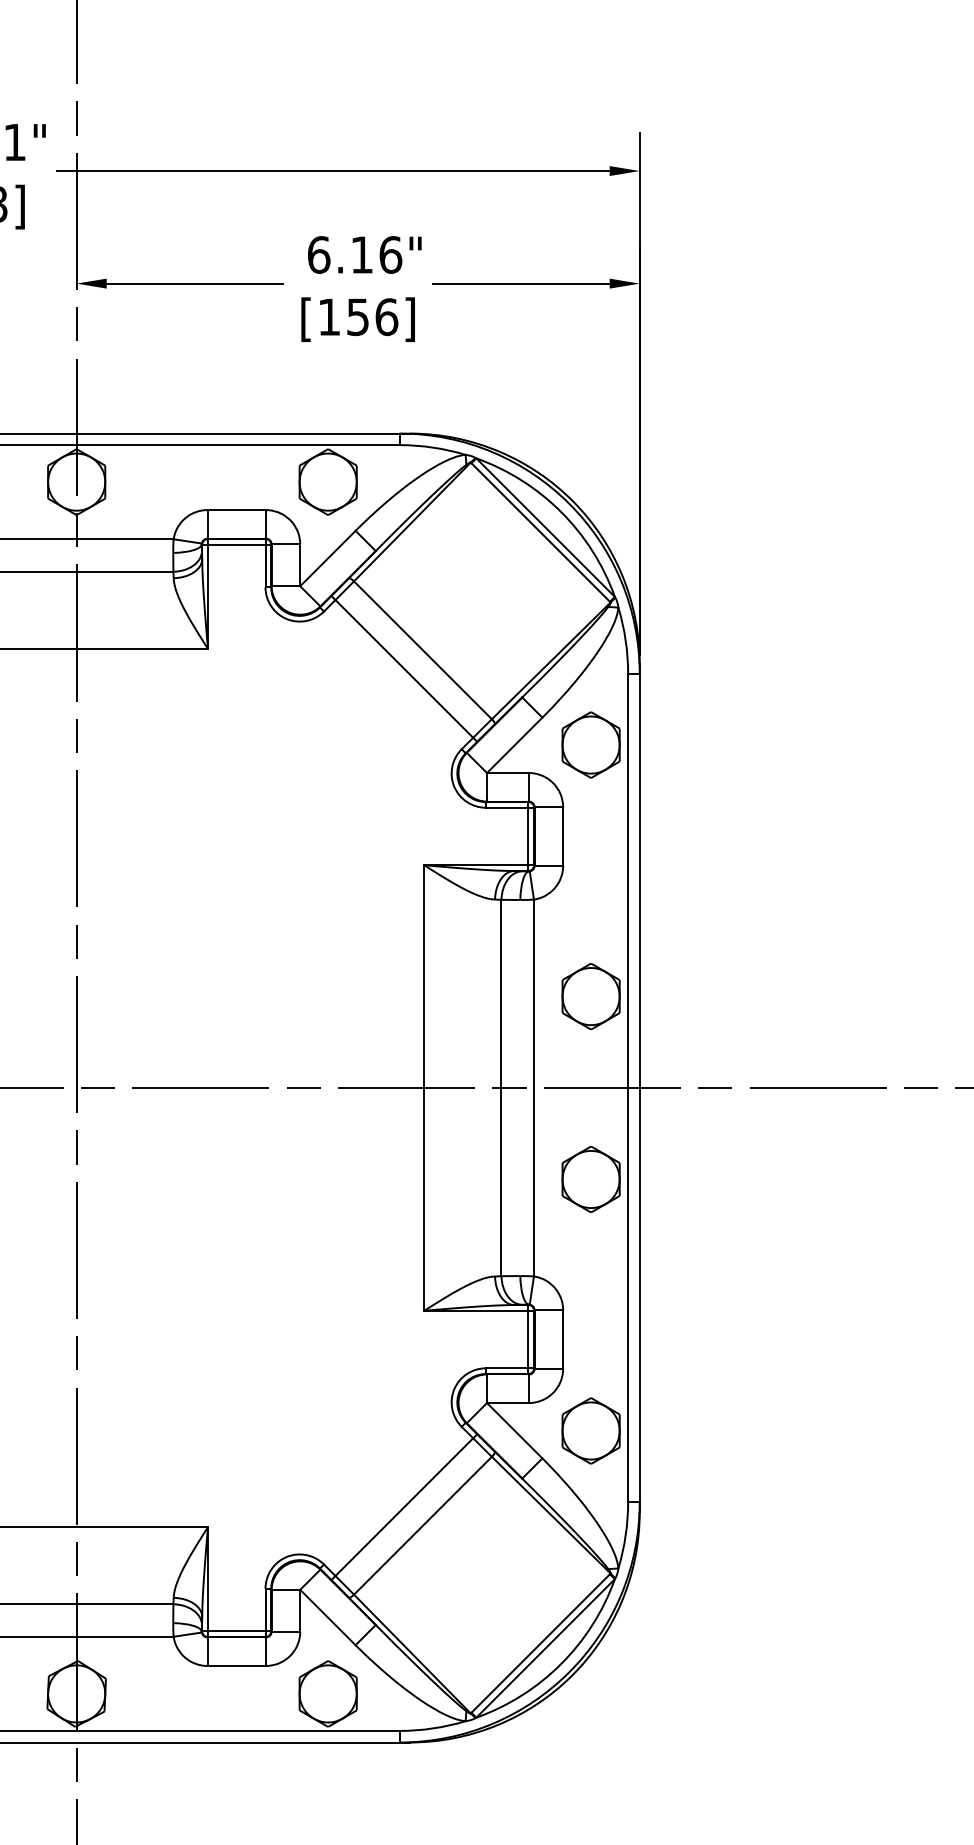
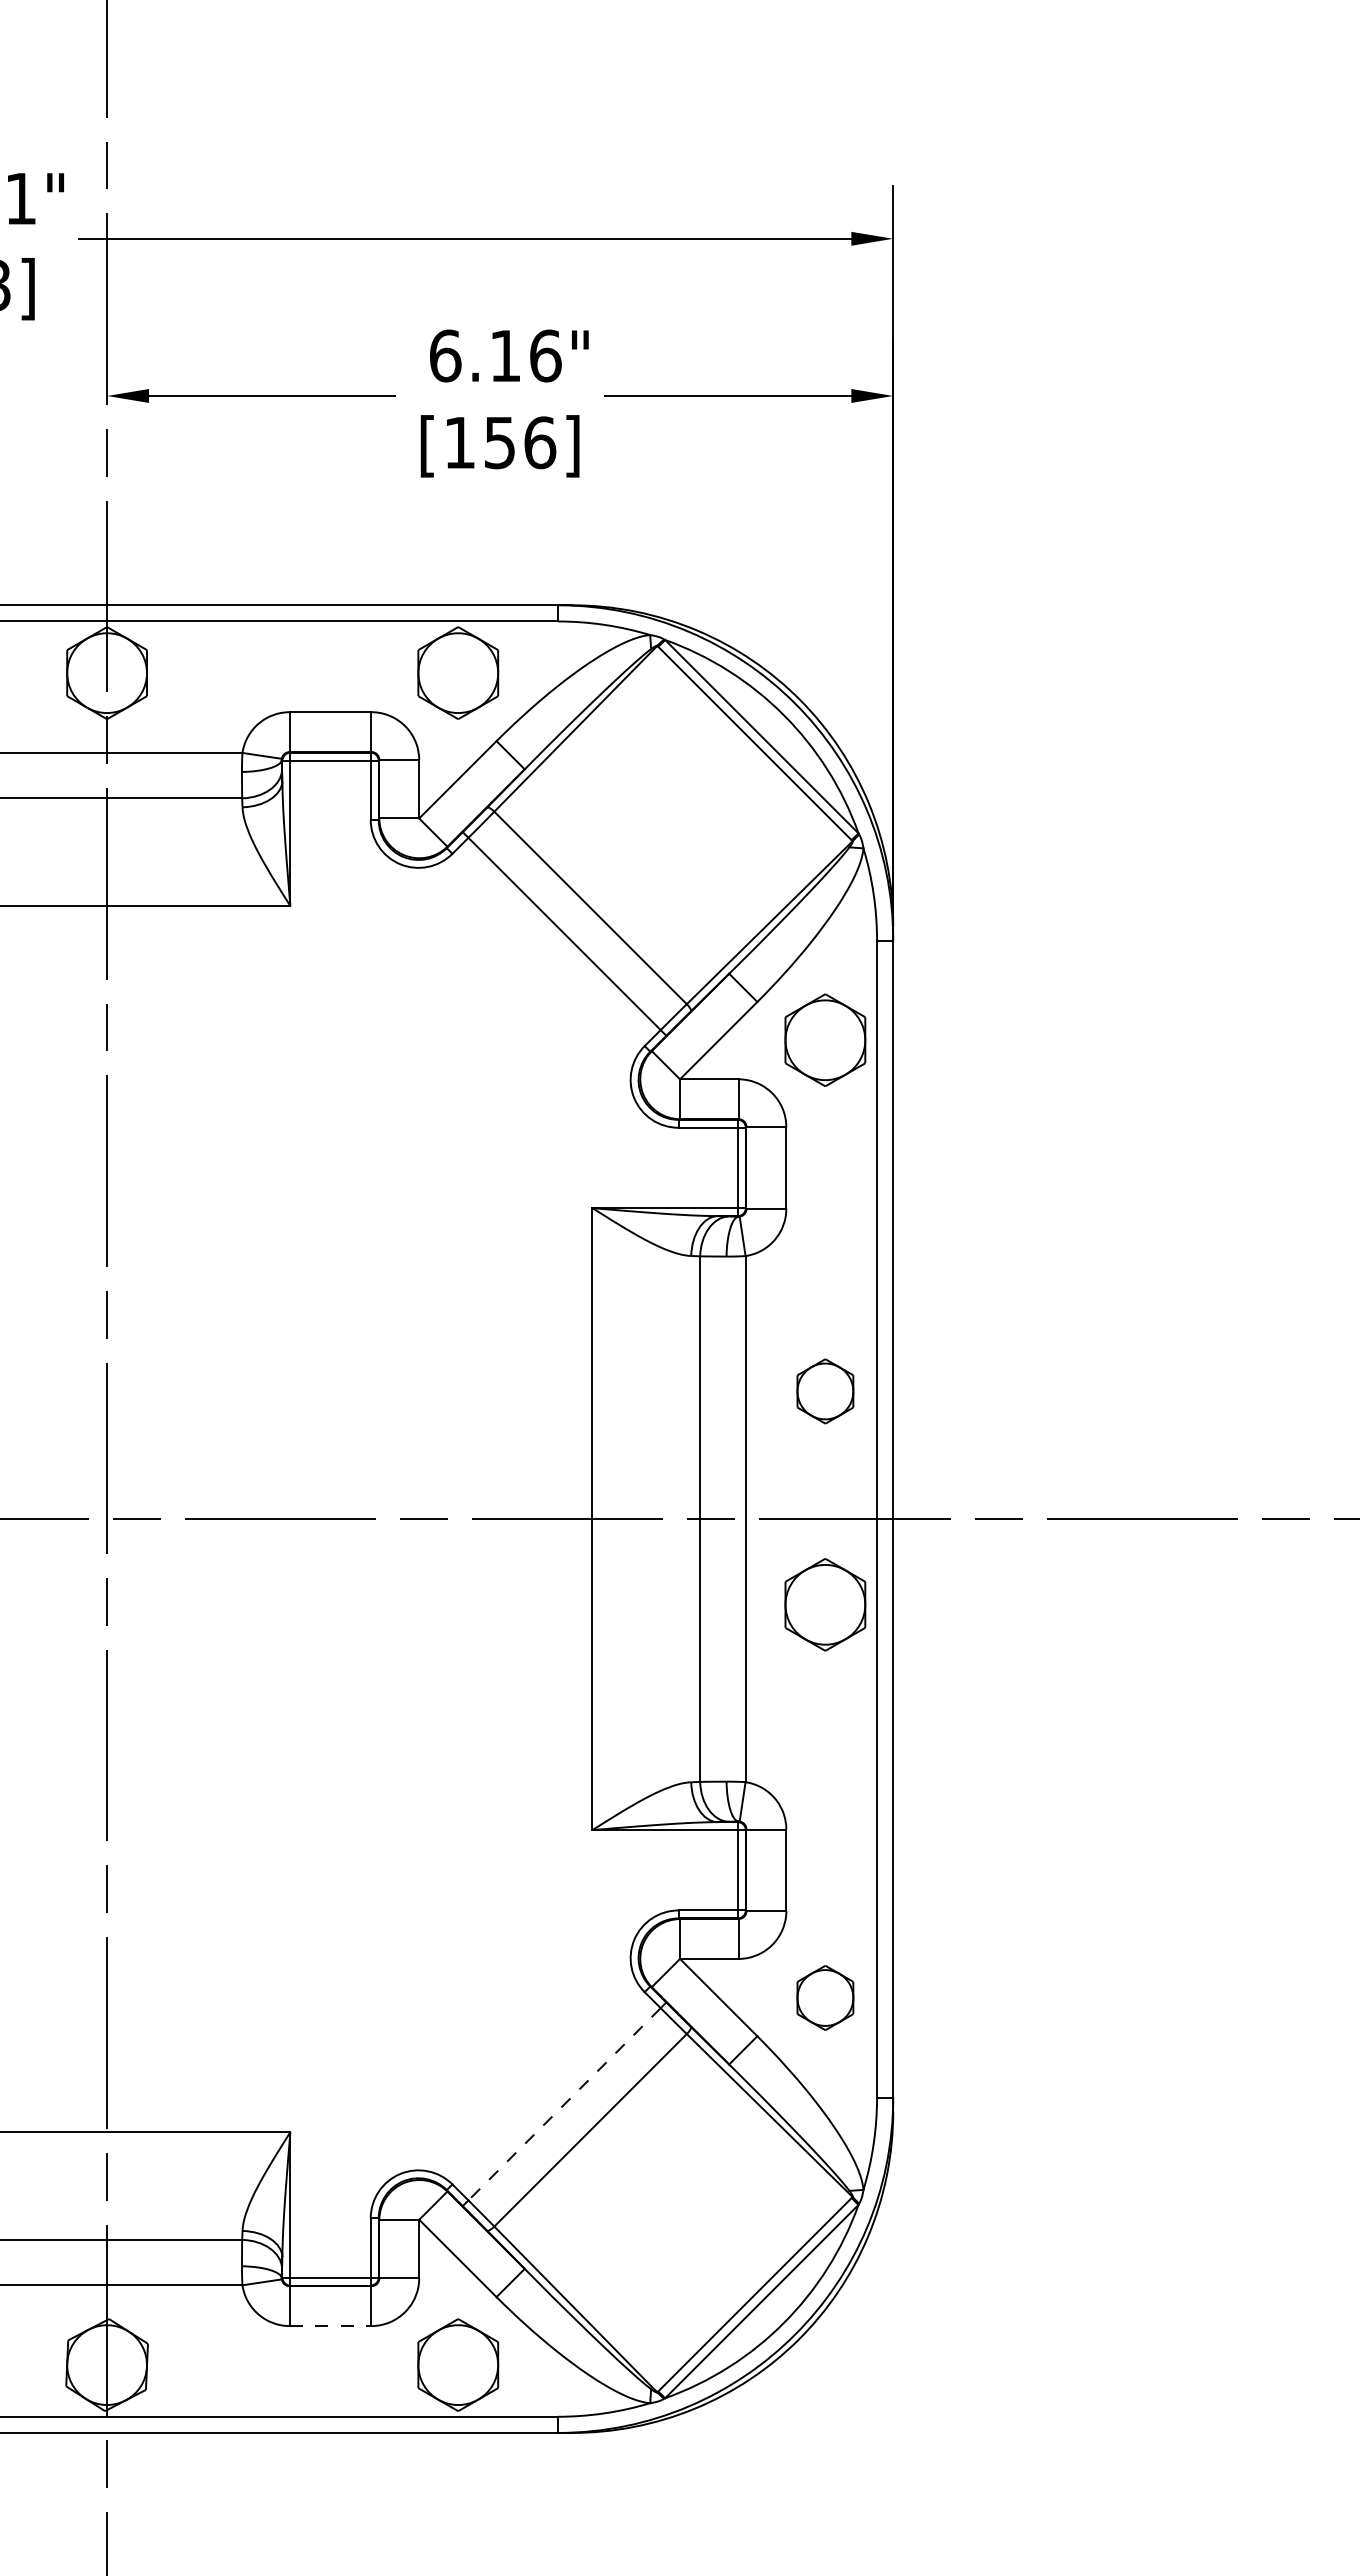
part: (591, 996) -> (825, 1391), size x0.7
part: (591, 1179) -> (825, 1604), moved
part: (591, 1430) -> (825, 1997), size x0.7
line: (404, 1507) -> (564, 2104), solid -> dashed
line: (236, 1666) -> (330, 2326), solid -> dashed

